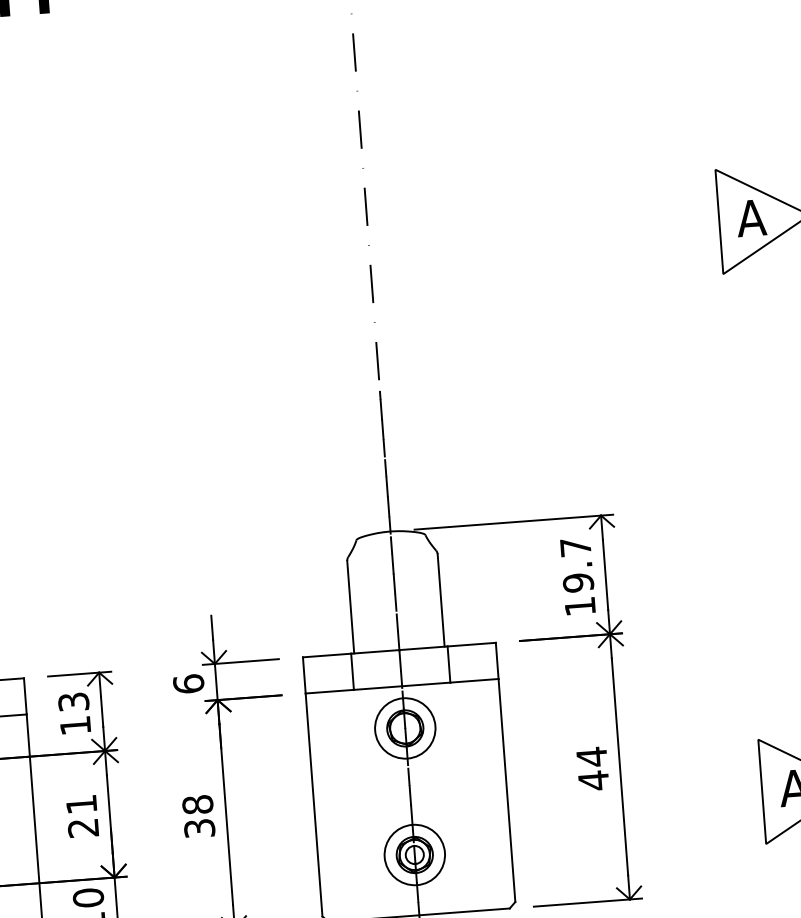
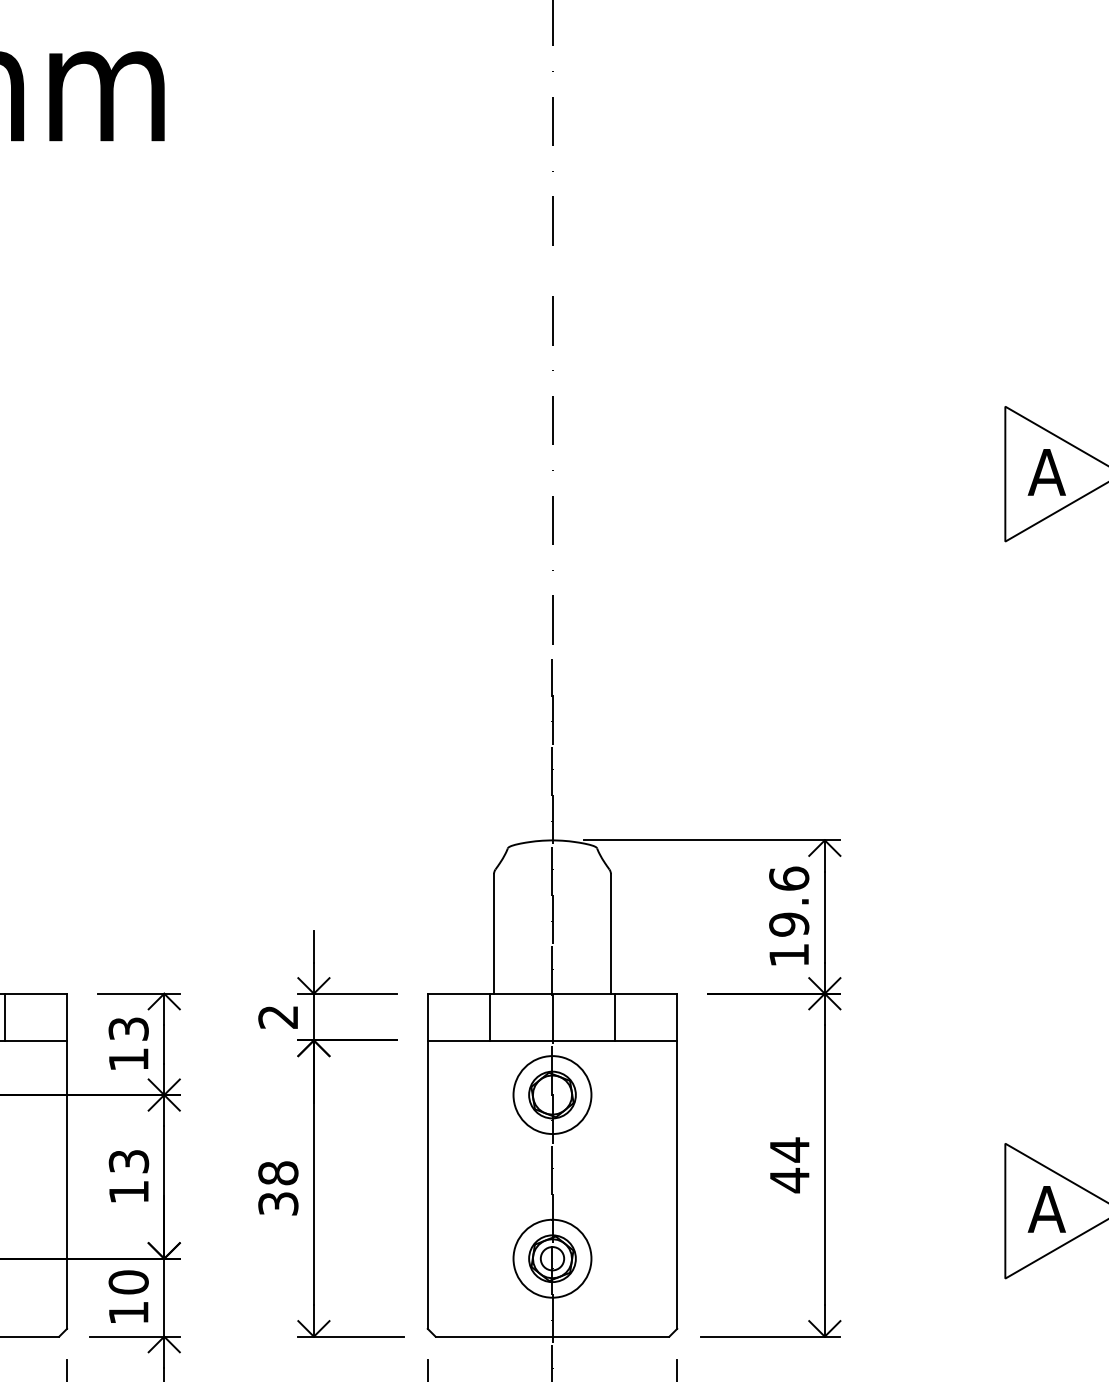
text: (575, 547) -> (789, 878), 19.7 -> 19.6
text: (188, 683) -> (278, 1016), 6 -> 2
text: (82, 816) -> (128, 1176), 21 -> 13

